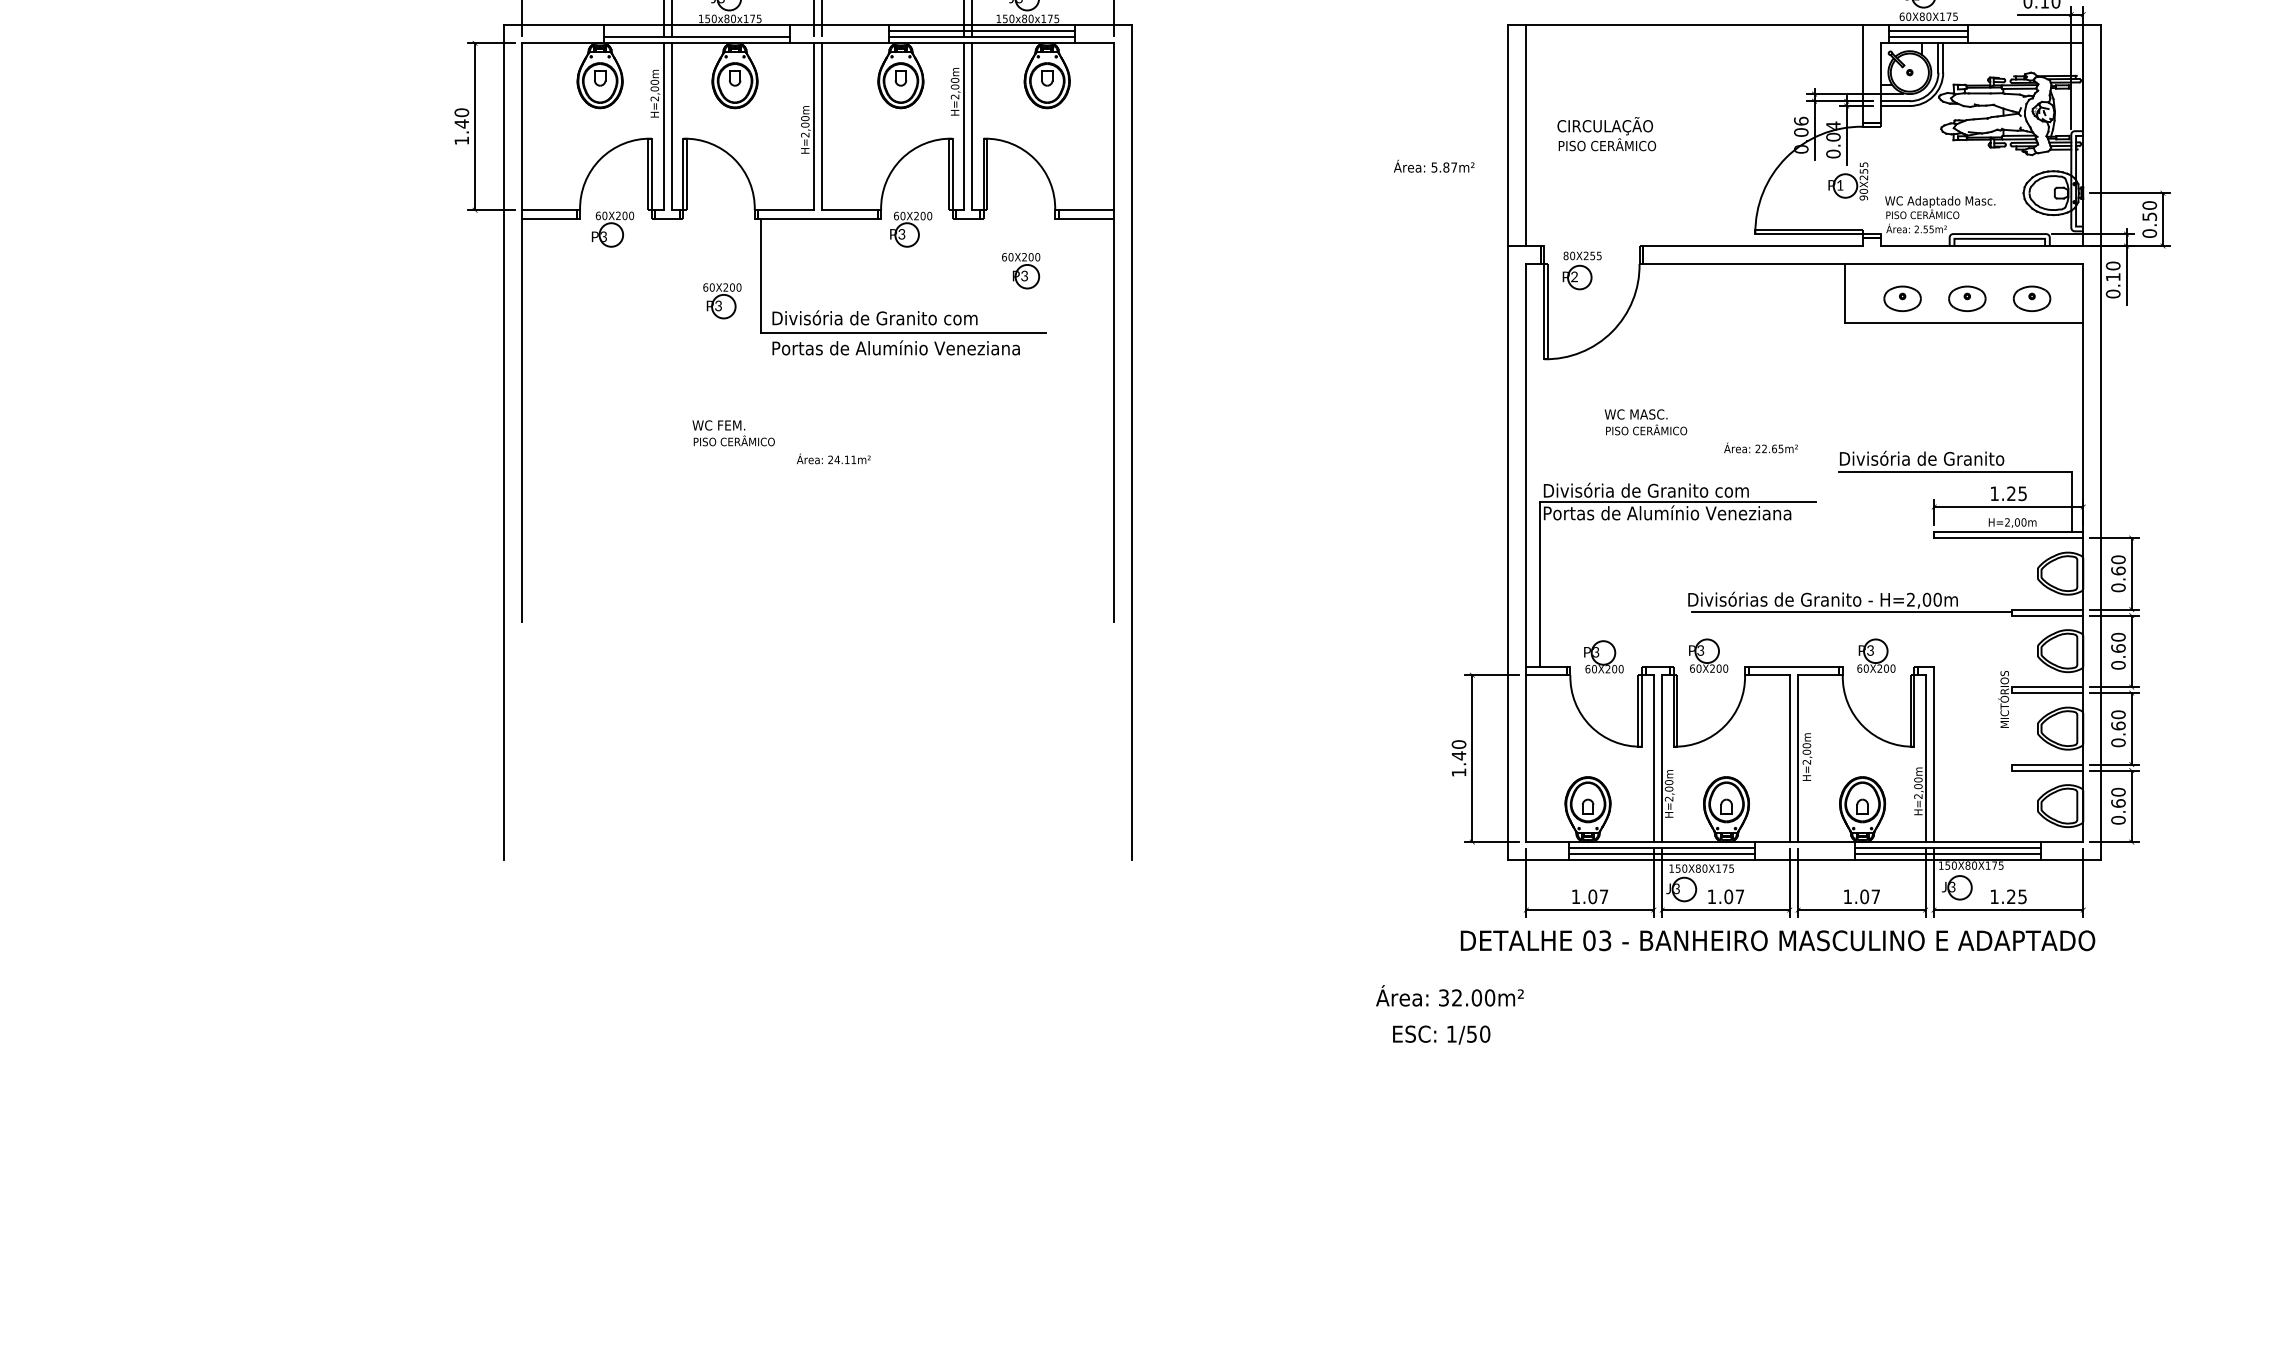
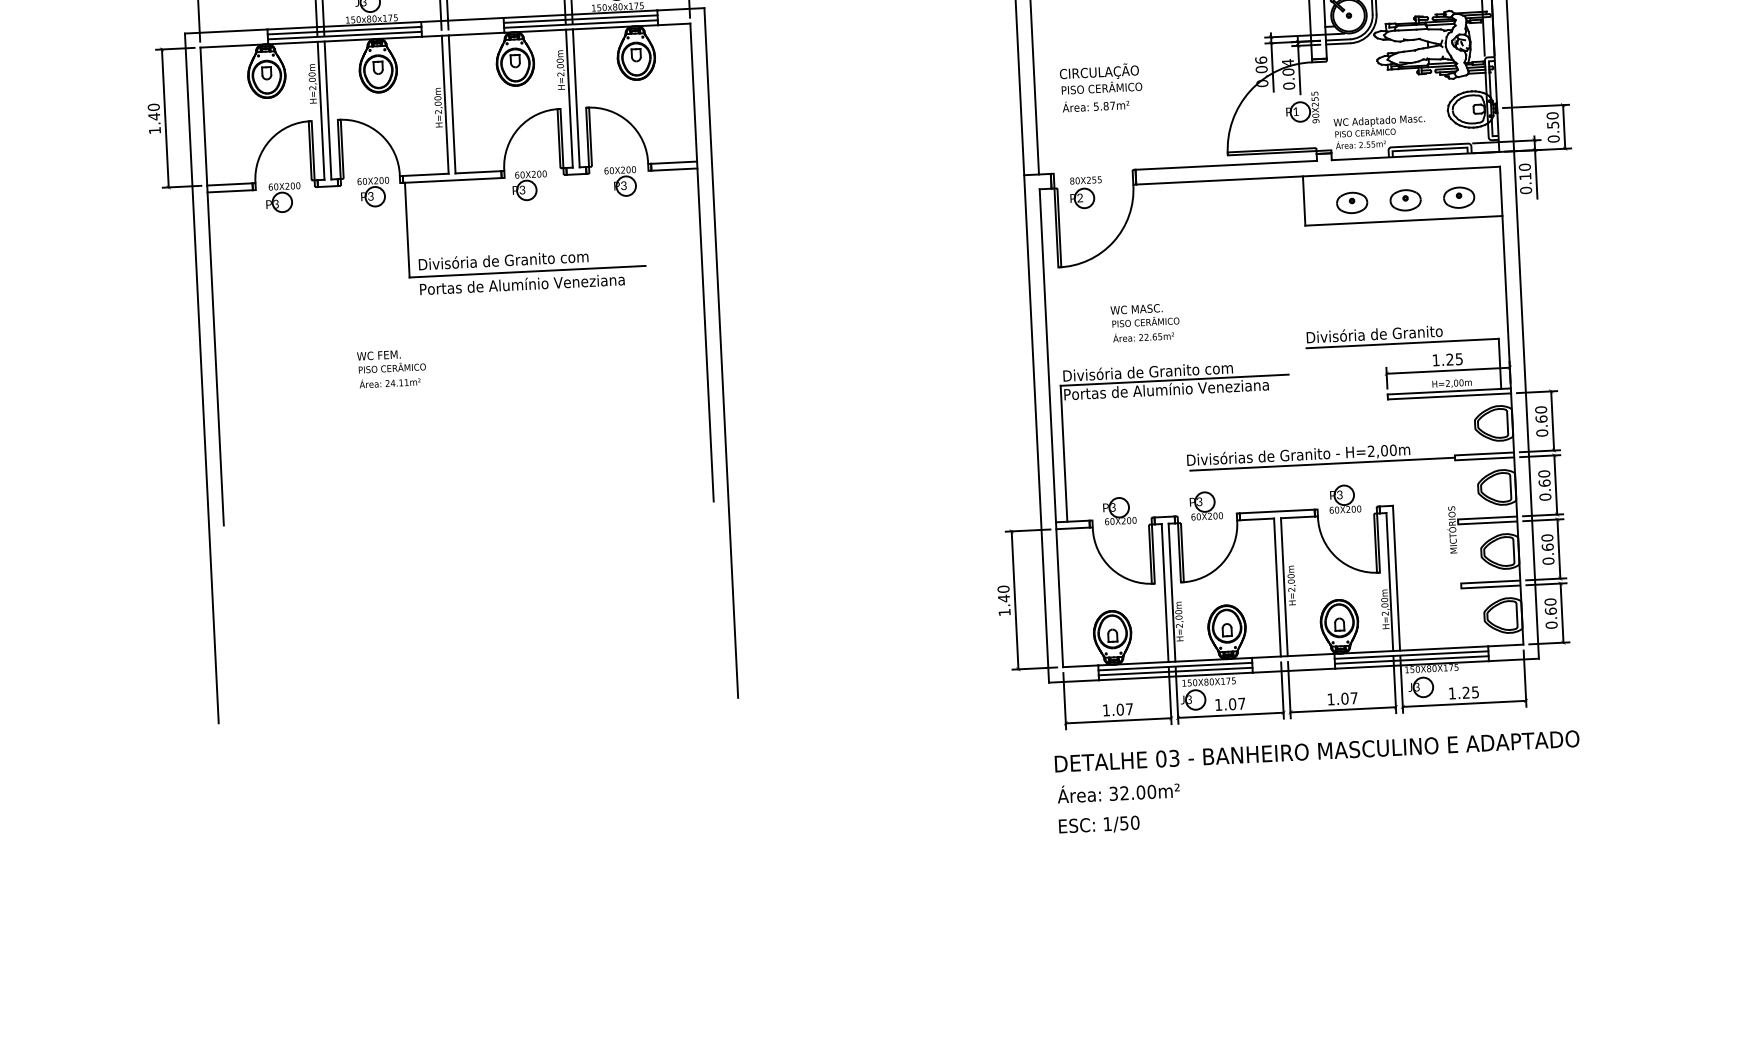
line: (696, 31) -> (344, 30), added
text: (1433, 165) -> (1095, 105), moved
part: (1021, 271) -> (621, 182), moved
part: (722, 301) -> (373, 192), moved
text: (1760, 447) -> (1143, 336), moved
text: (833, 458) -> (389, 382), moved
text: (1777, 940) -> (1316, 751), moved
text: (1449, 995) -> (1118, 791), moved
text: (1441, 1034) -> (1099, 824), moved

